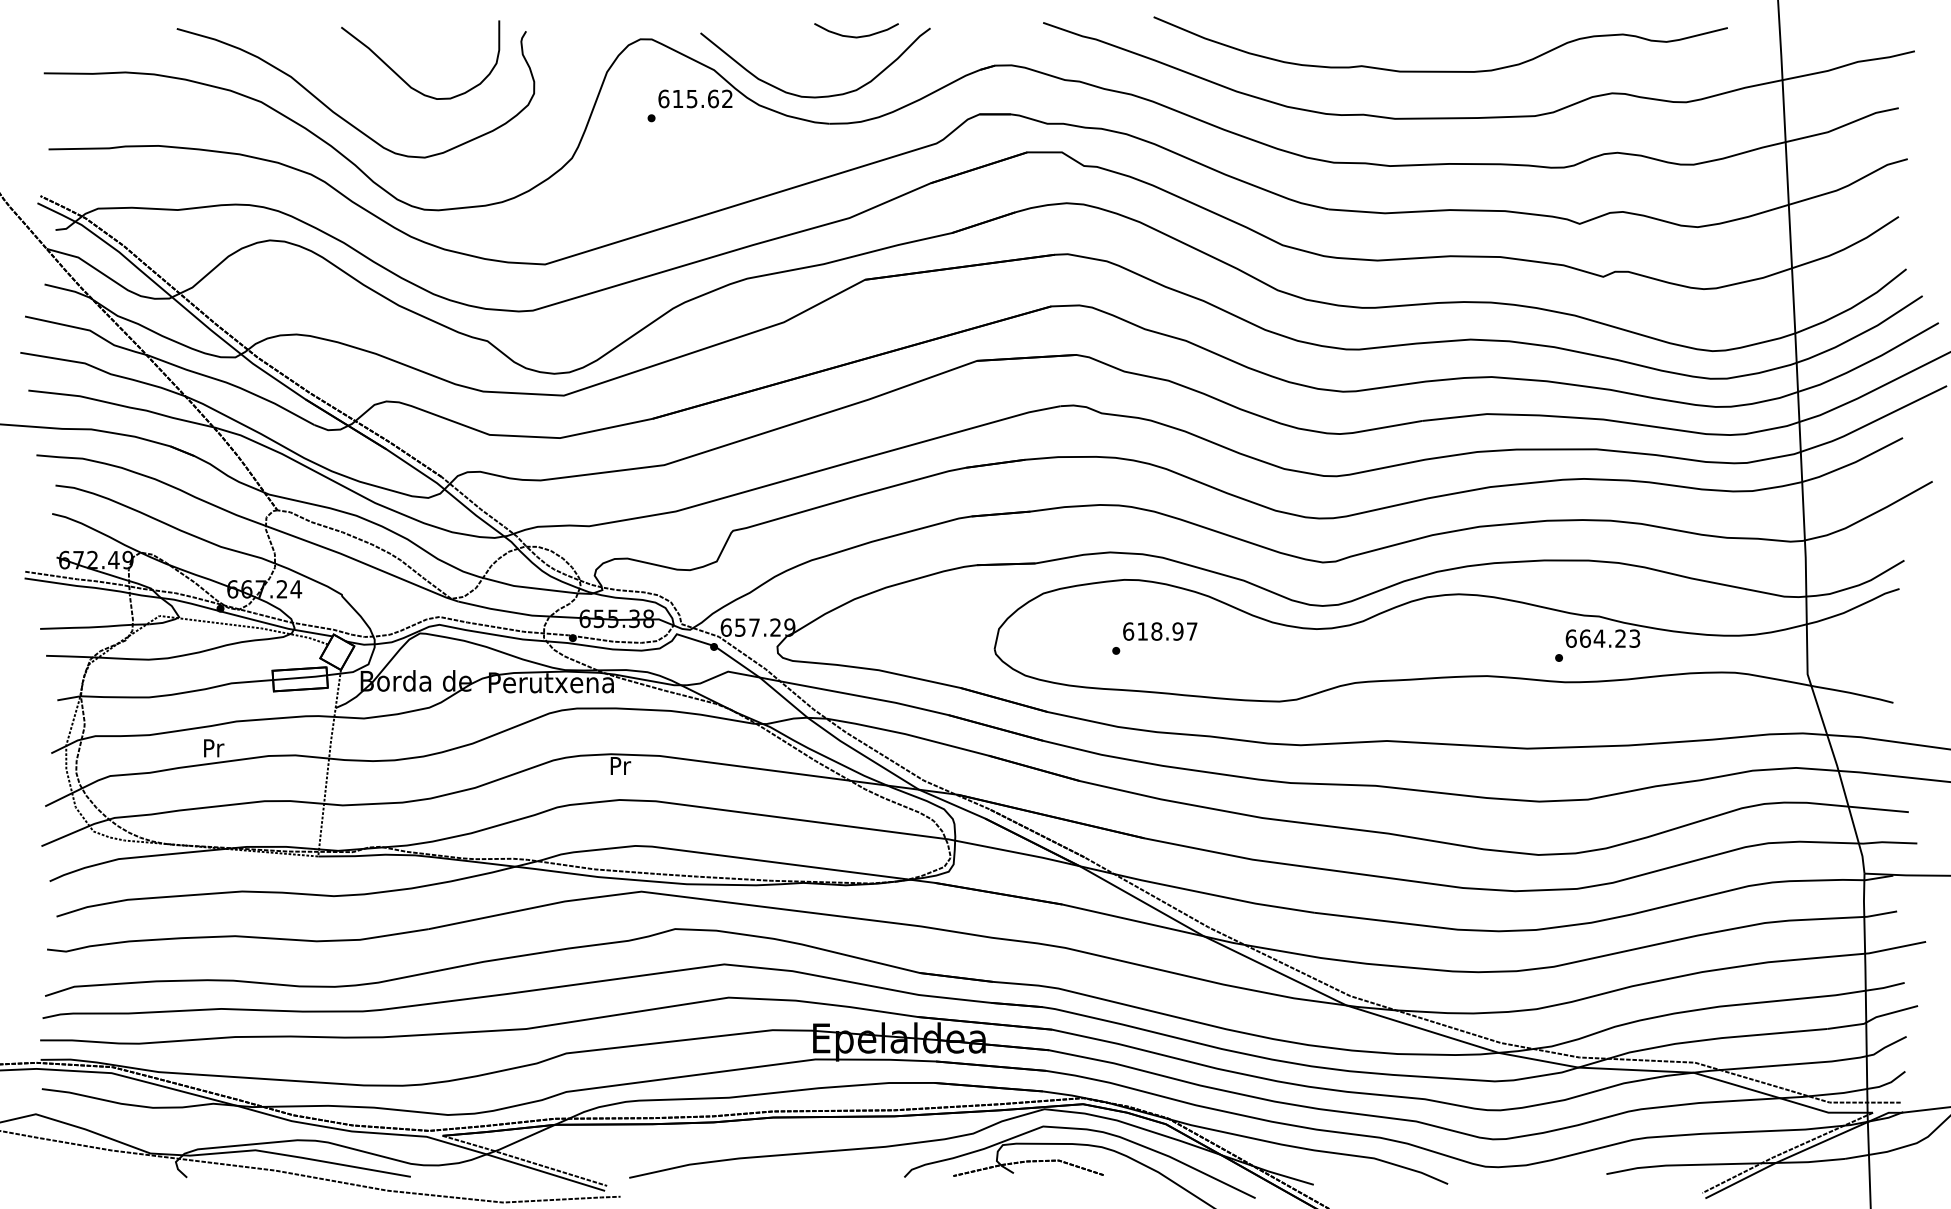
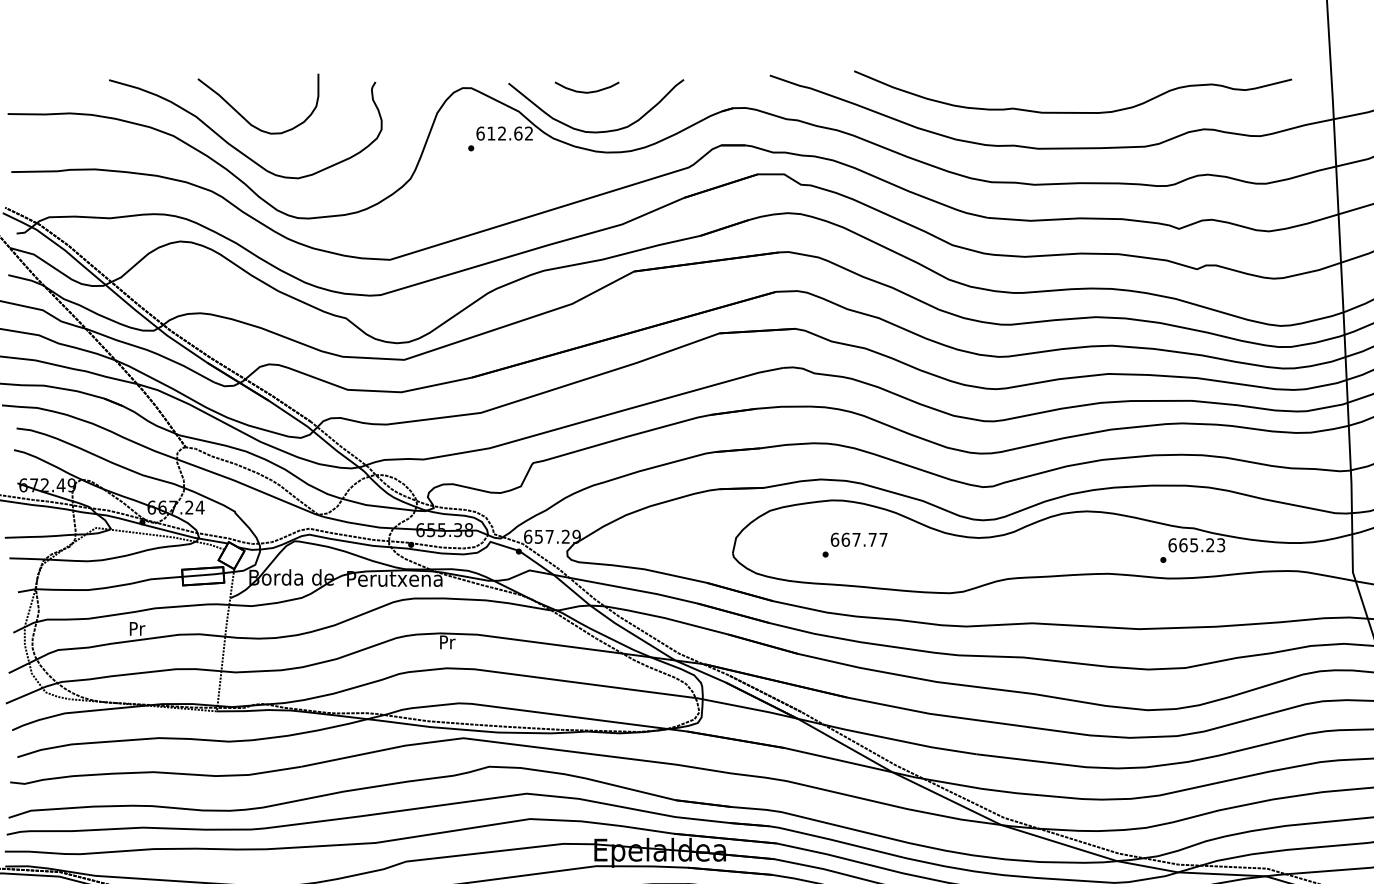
curve: (856, 36) -> (587, 92), moved
curve: (401, 77) -> (243, 117), moved
text: (691, 98) -> (501, 133), 615.62 -> 612.62
text: (1160, 631) -> (859, 539), 618.97 -> 667.77
text: (1599, 638) -> (1194, 545), 664.23 -> 665.23

